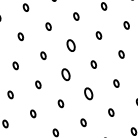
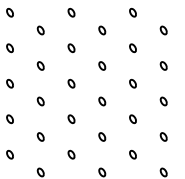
part: (71, 45) -> (102, 65), size x0.62
part: (66, 74) -> (102, 101), size x0.62
part: (88, 93) -> (132, 118), size x0.62

